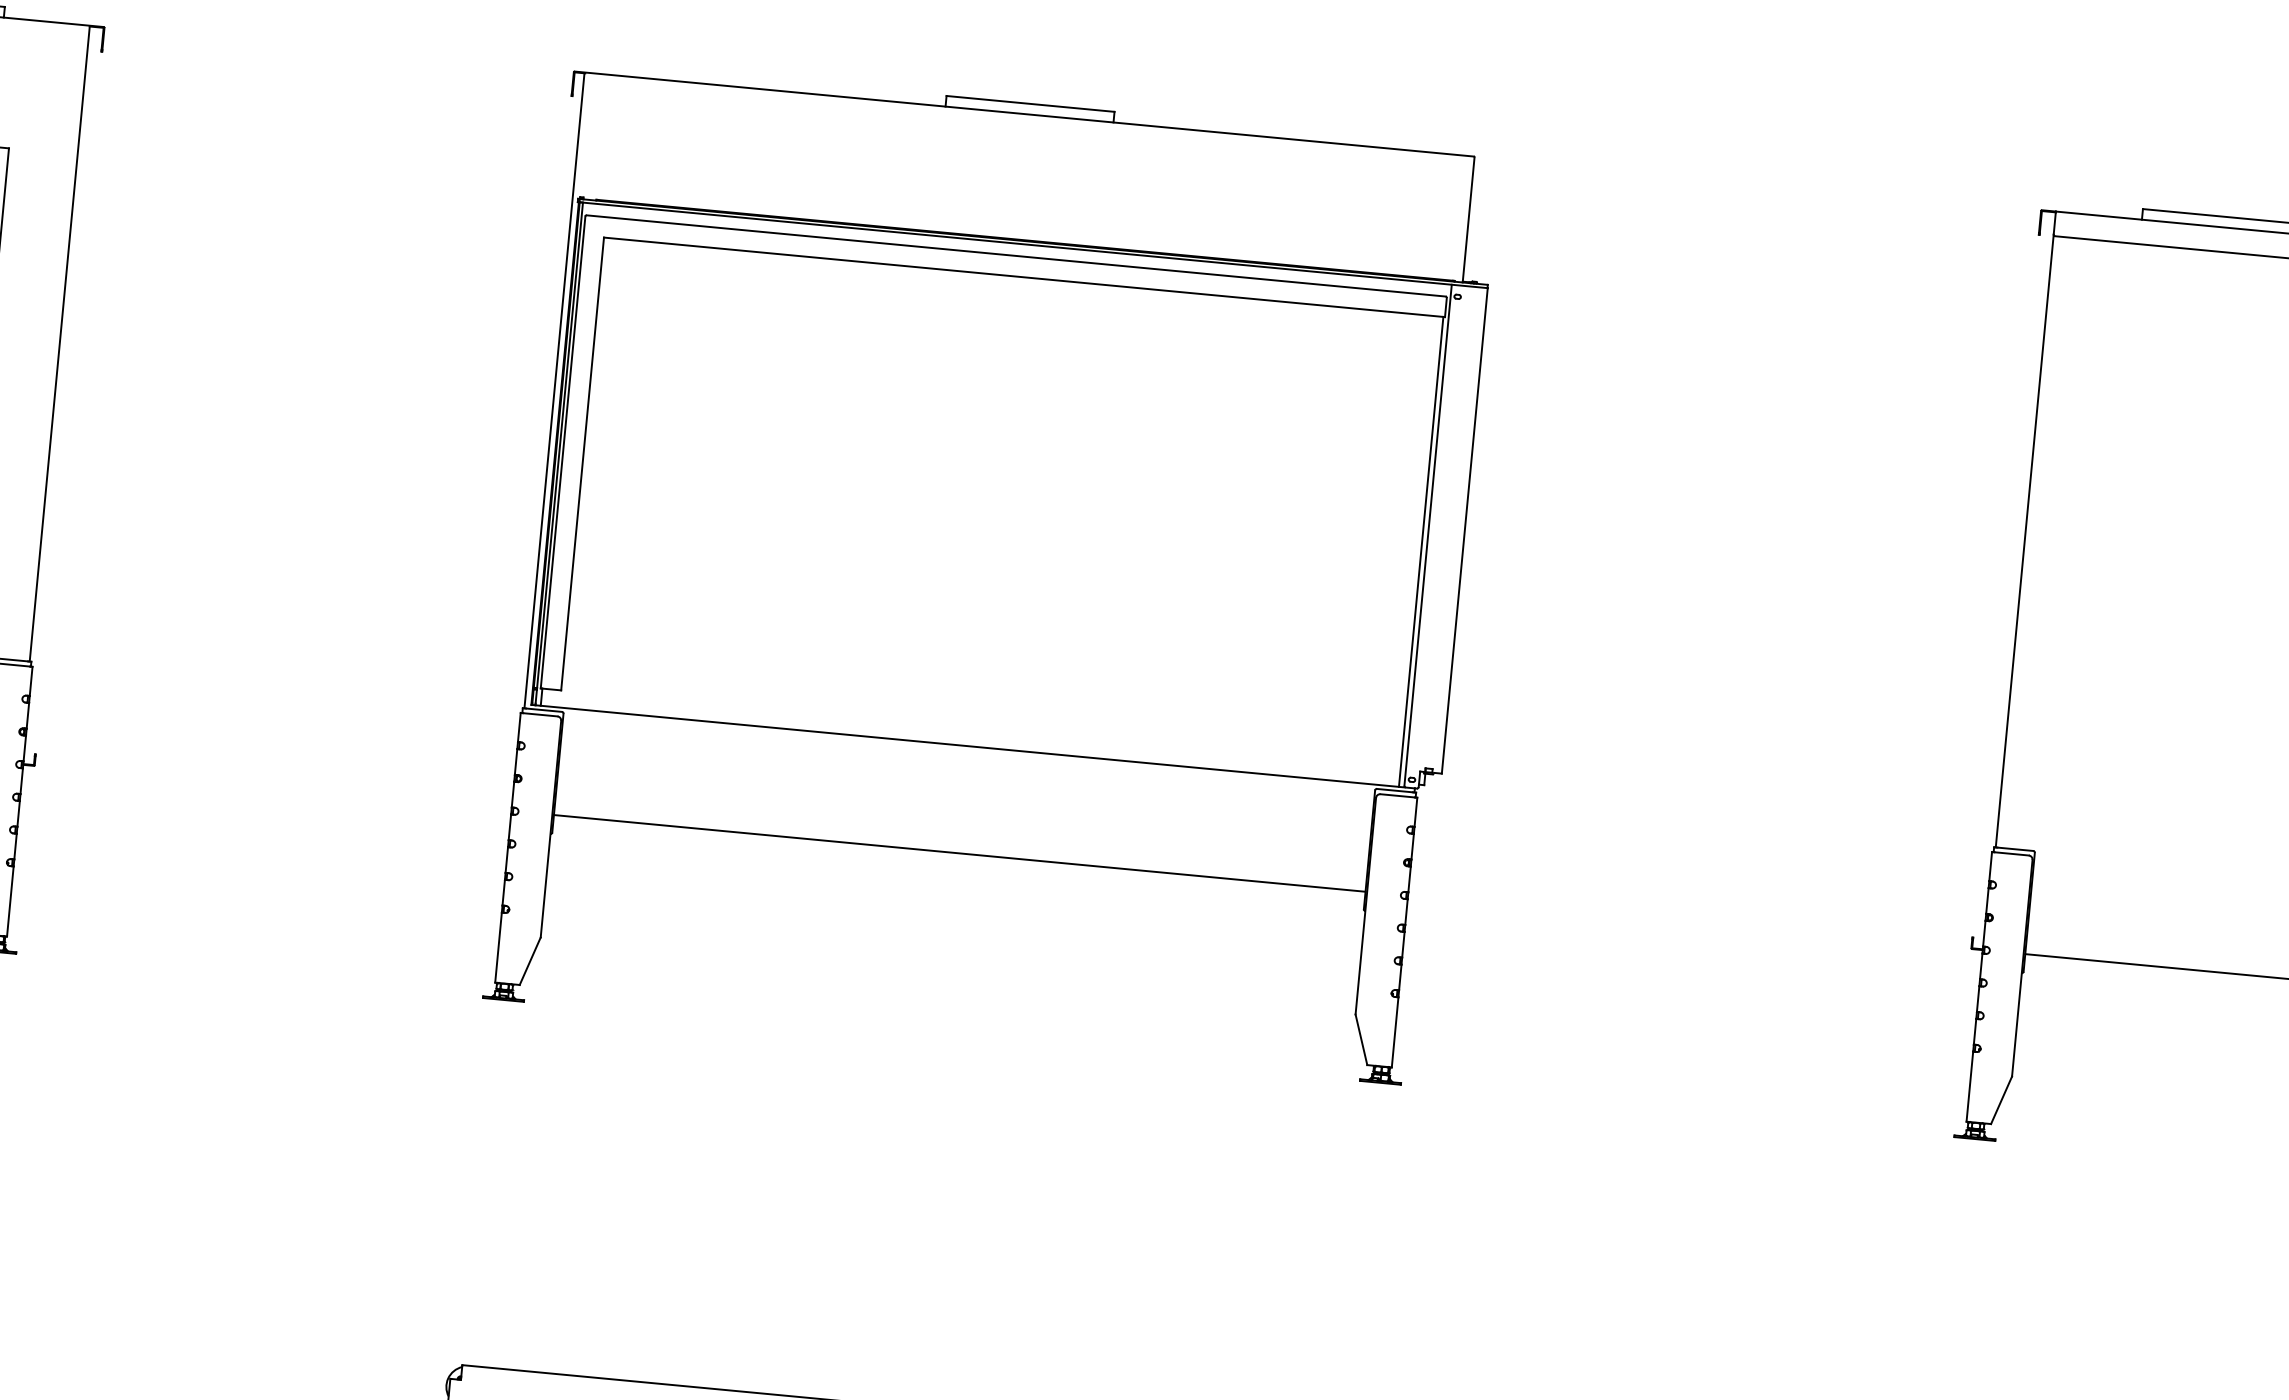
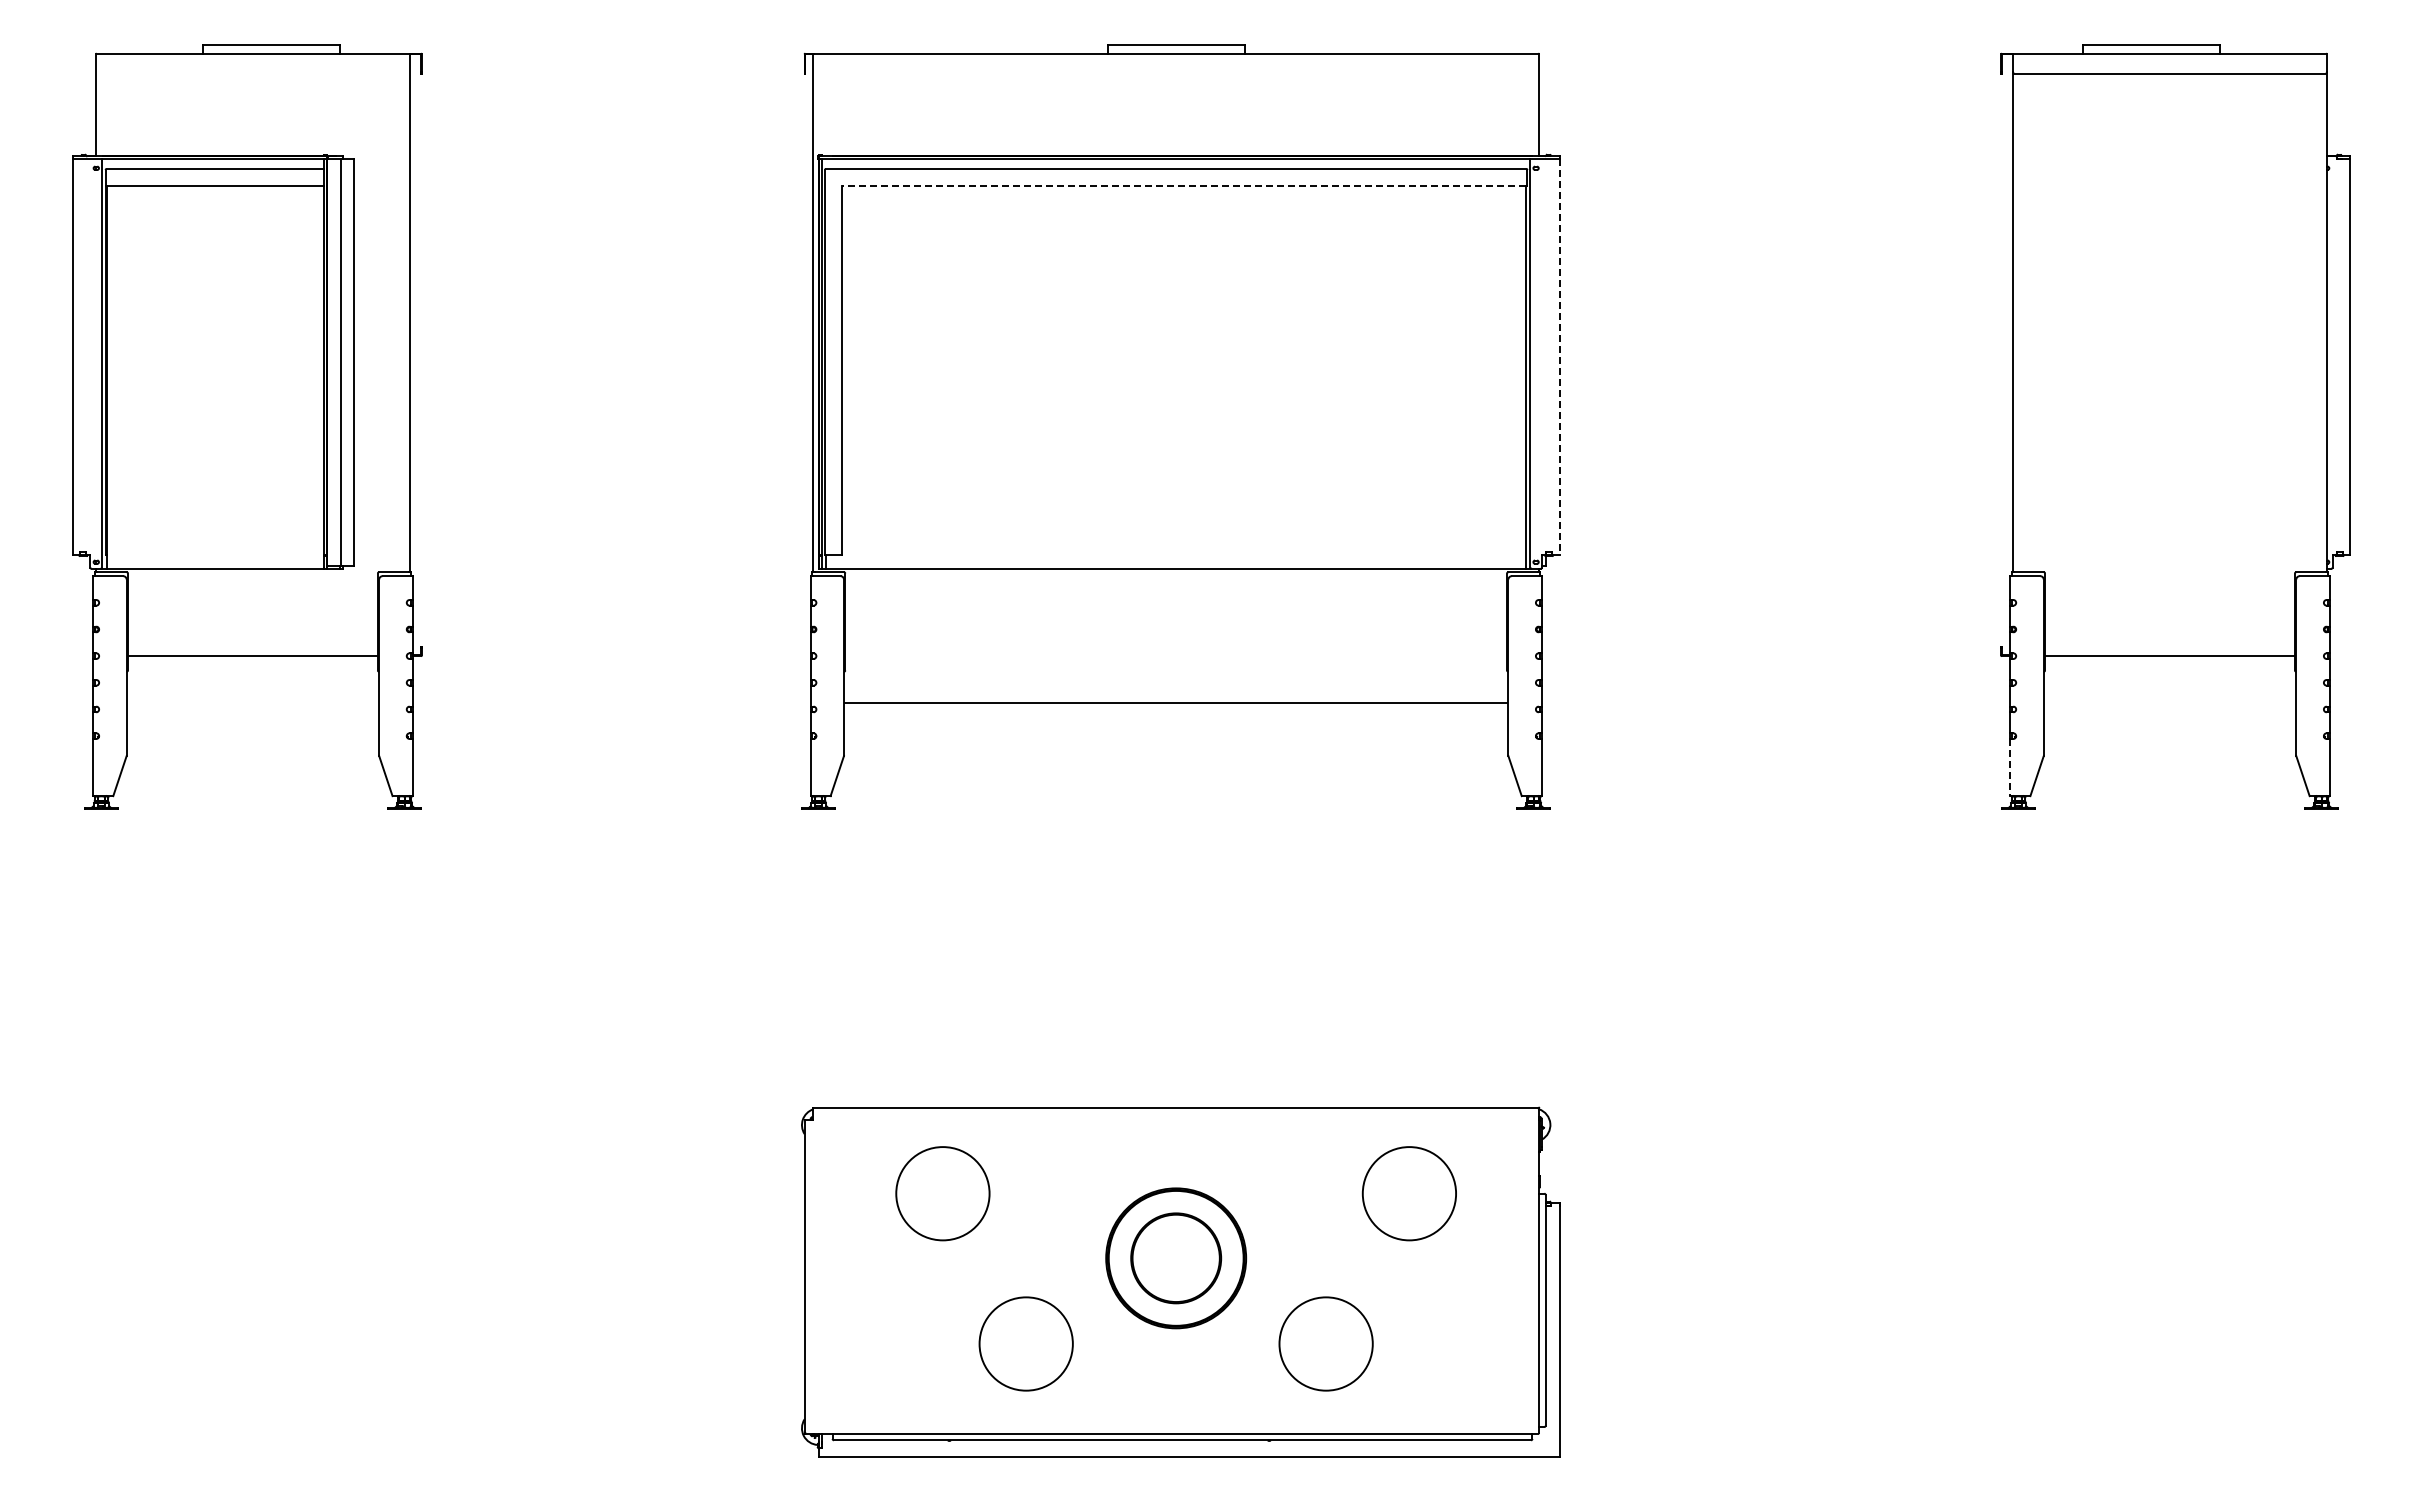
line: (1023, 277) -> (1183, 185), solid -> dashed
line: (1464, 530) -> (1559, 356), solid -> dashed
line: (960, 853) -> (1176, 703), moved
line: (1969, 1086) -> (2010, 767), solid -> dashed

